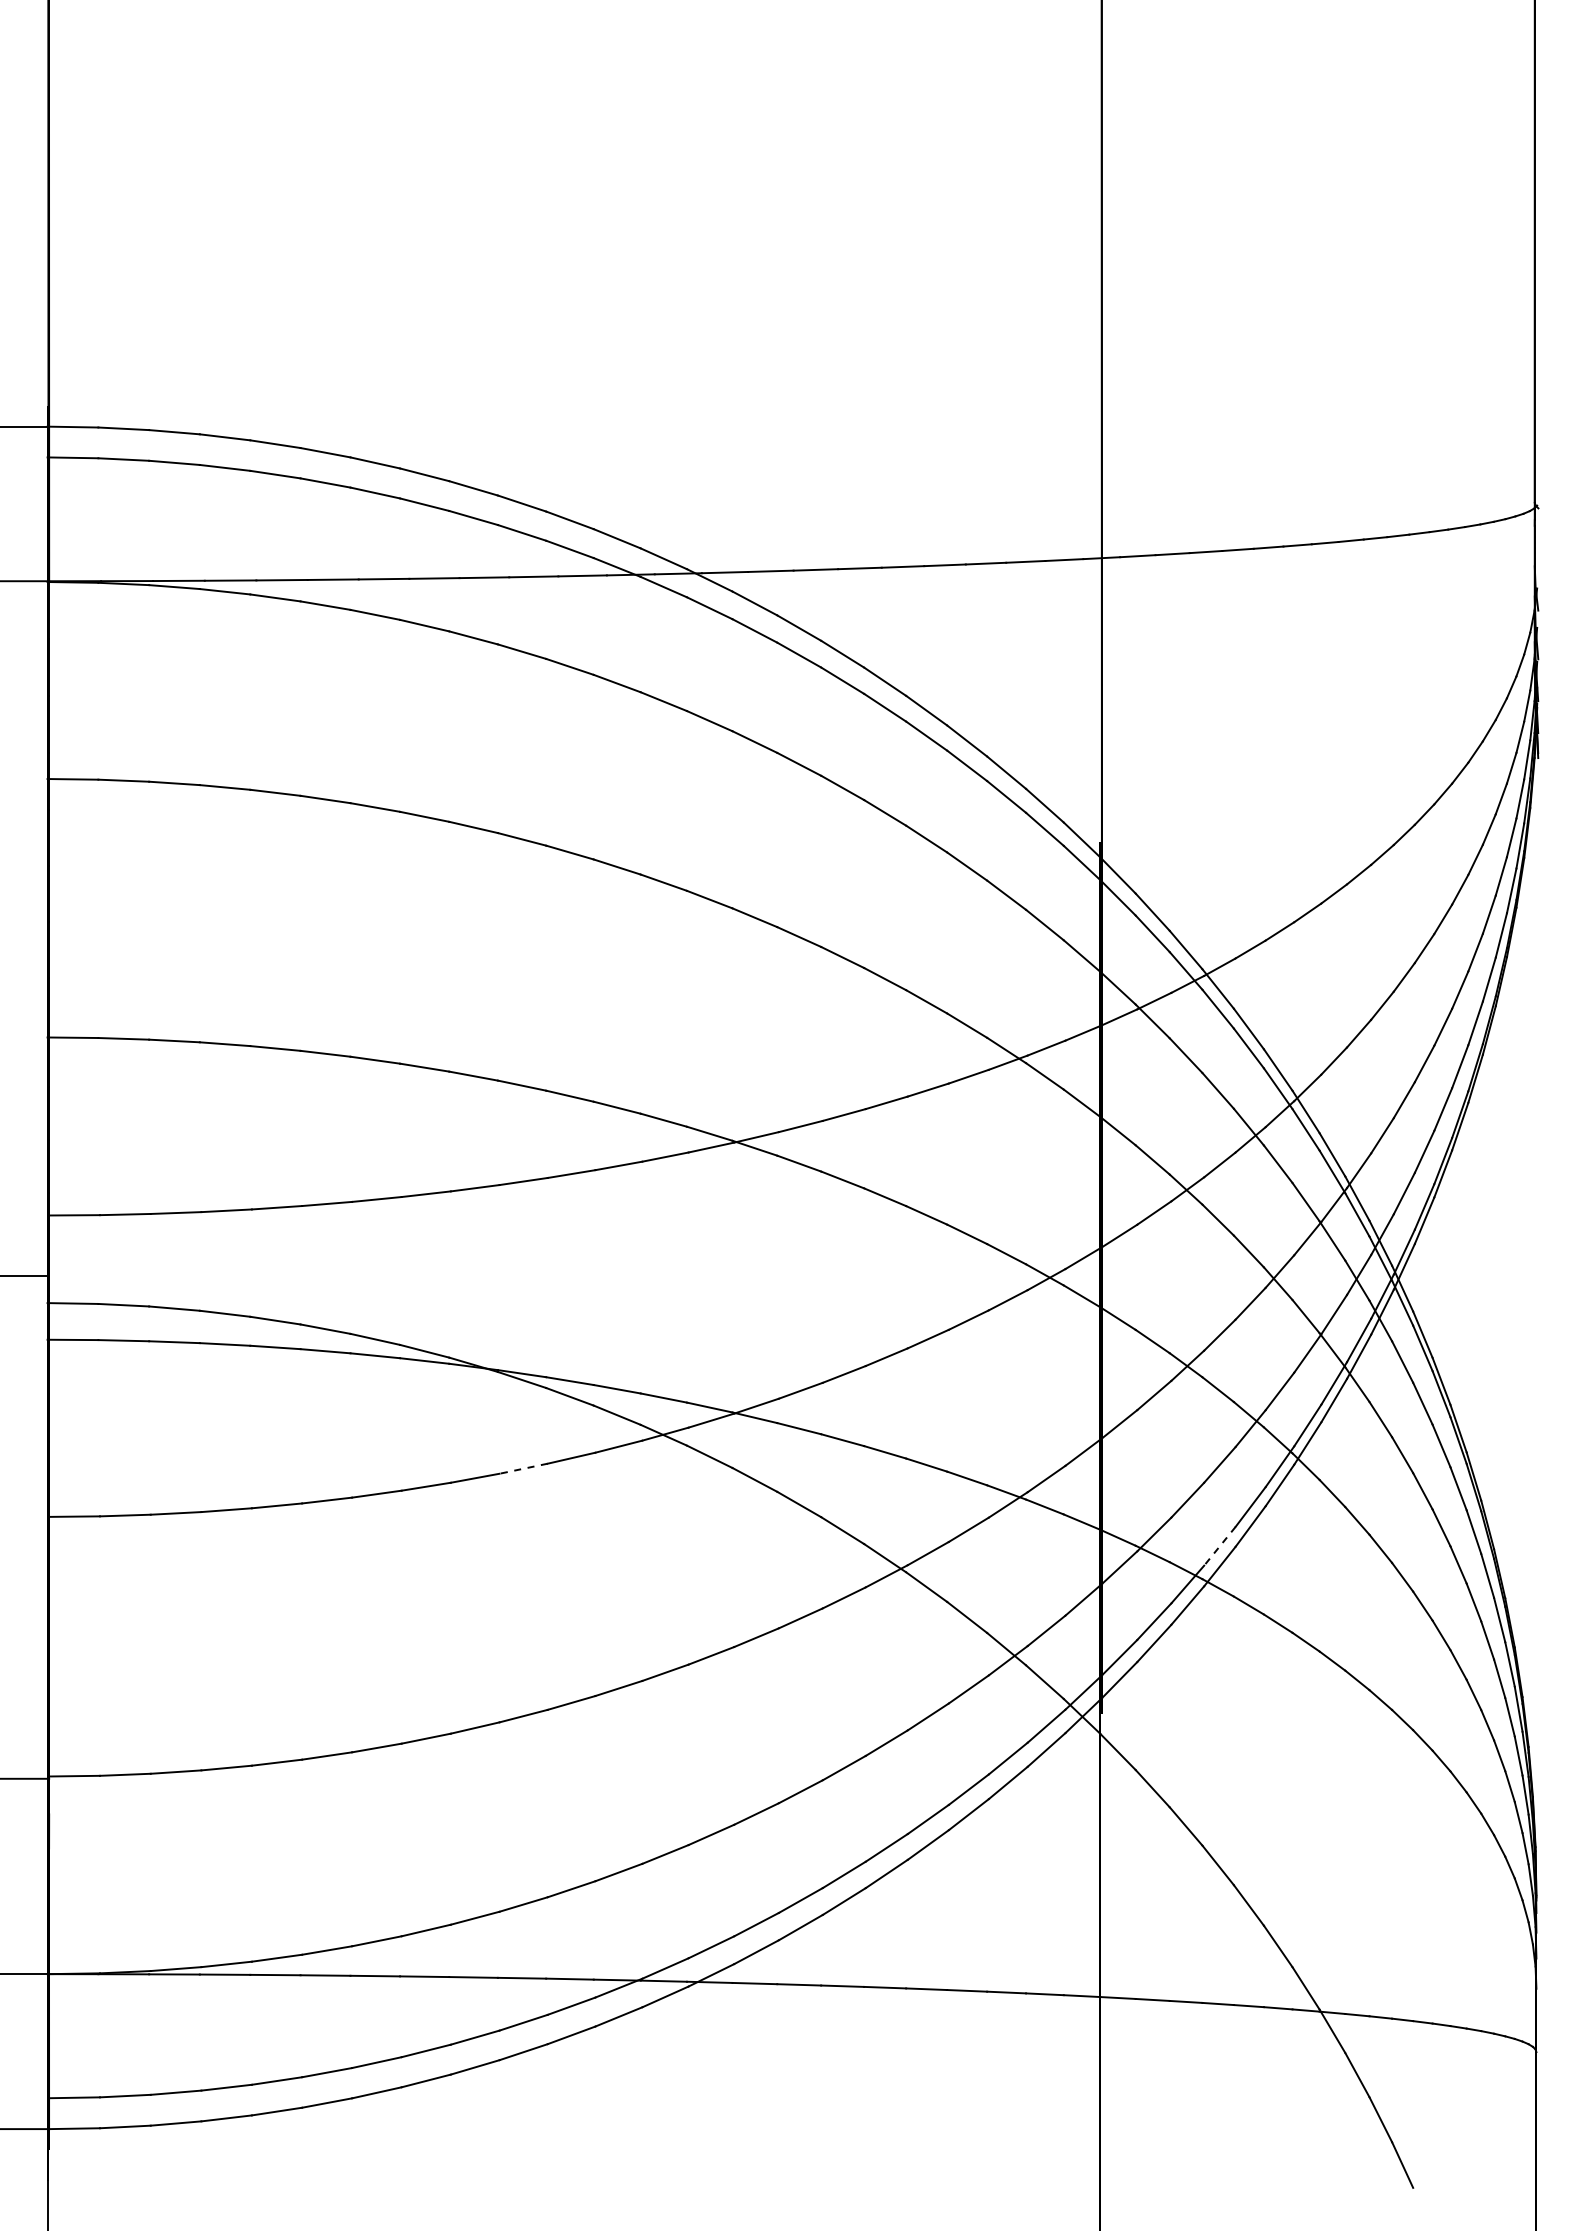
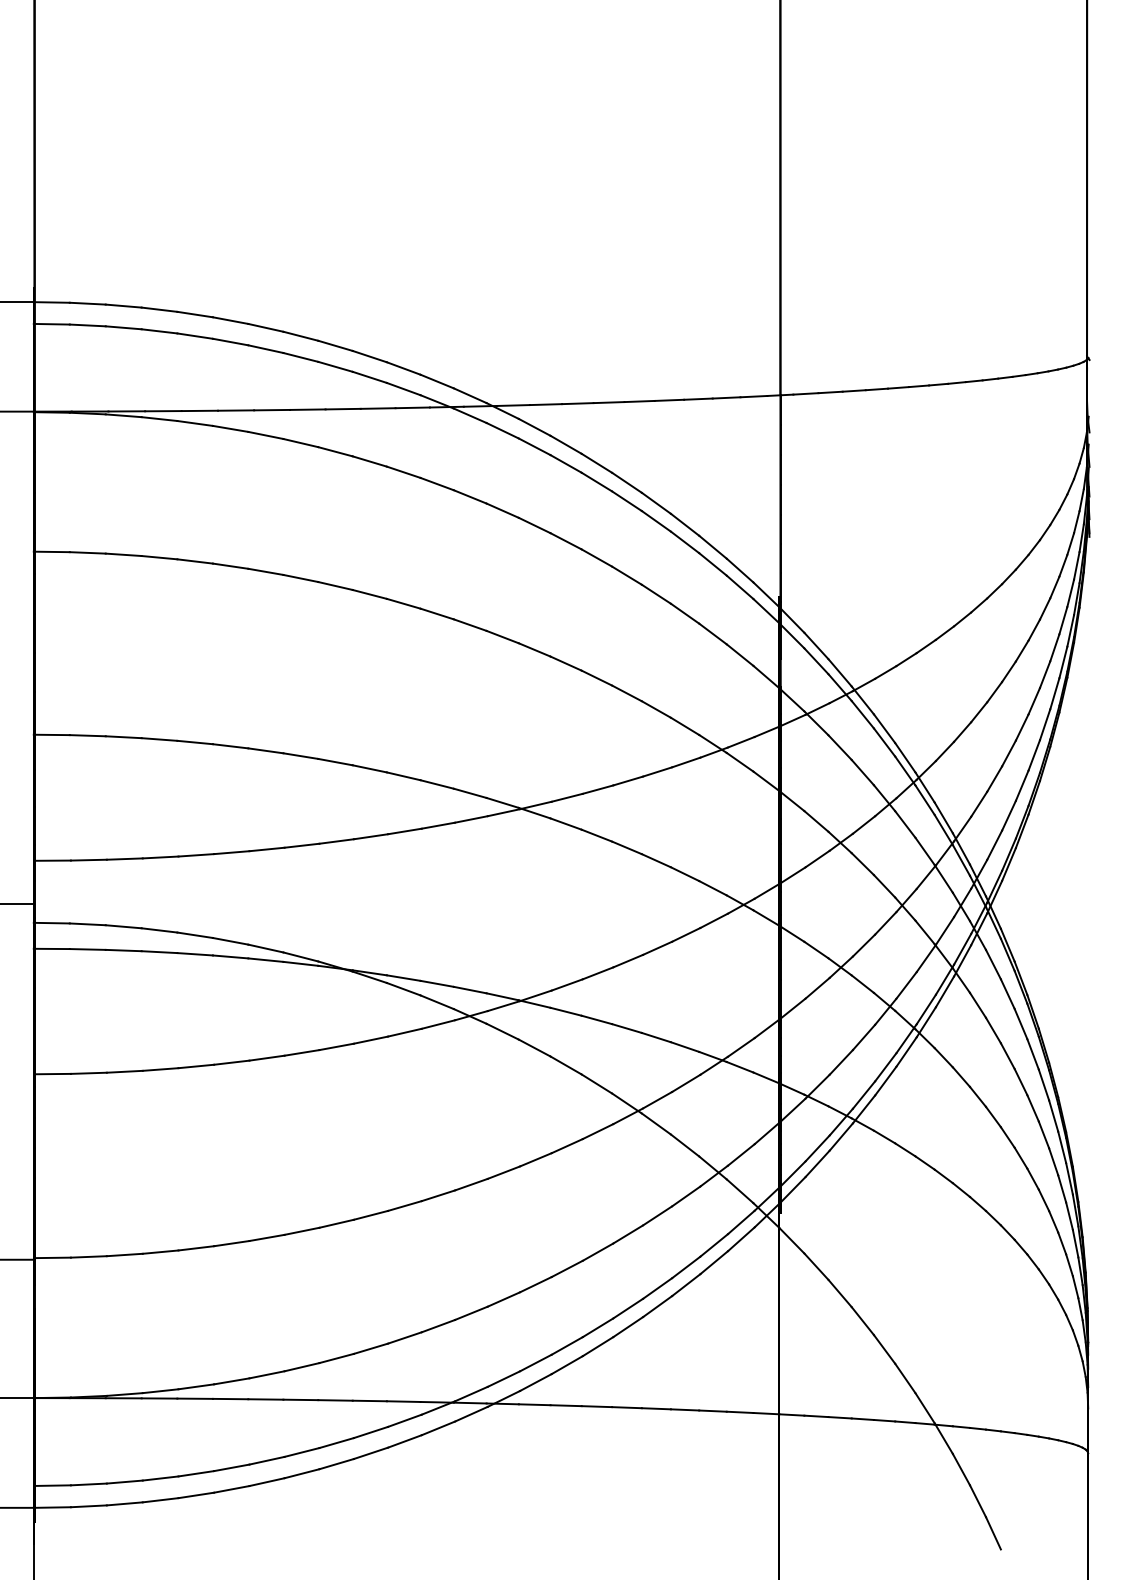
line: (523, 1468) -> (370, 1039), dashed -> solid
line: (1219, 1546) -> (863, 1095), dashed -> solid

